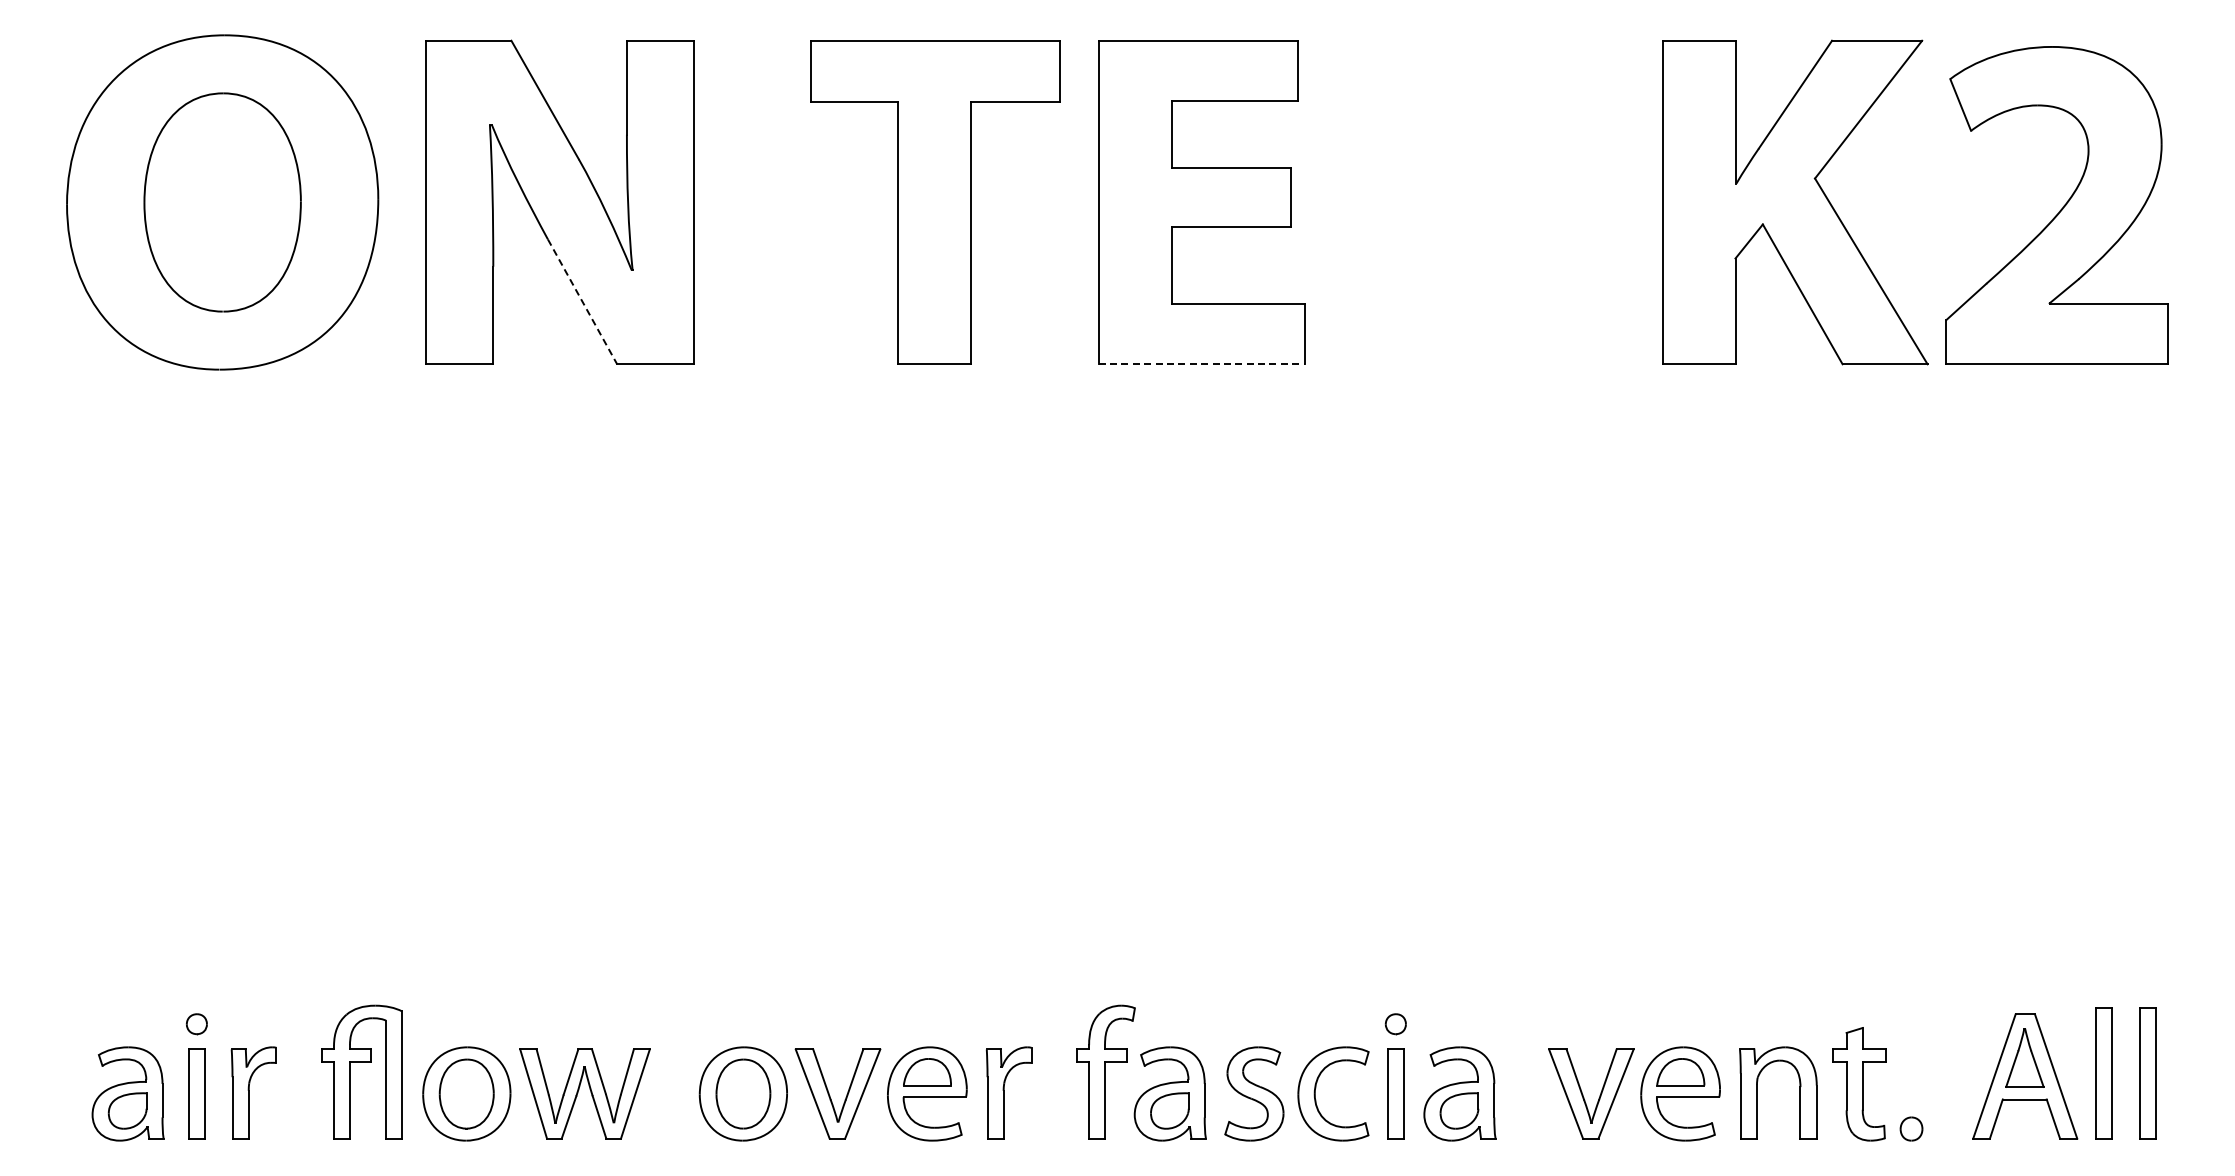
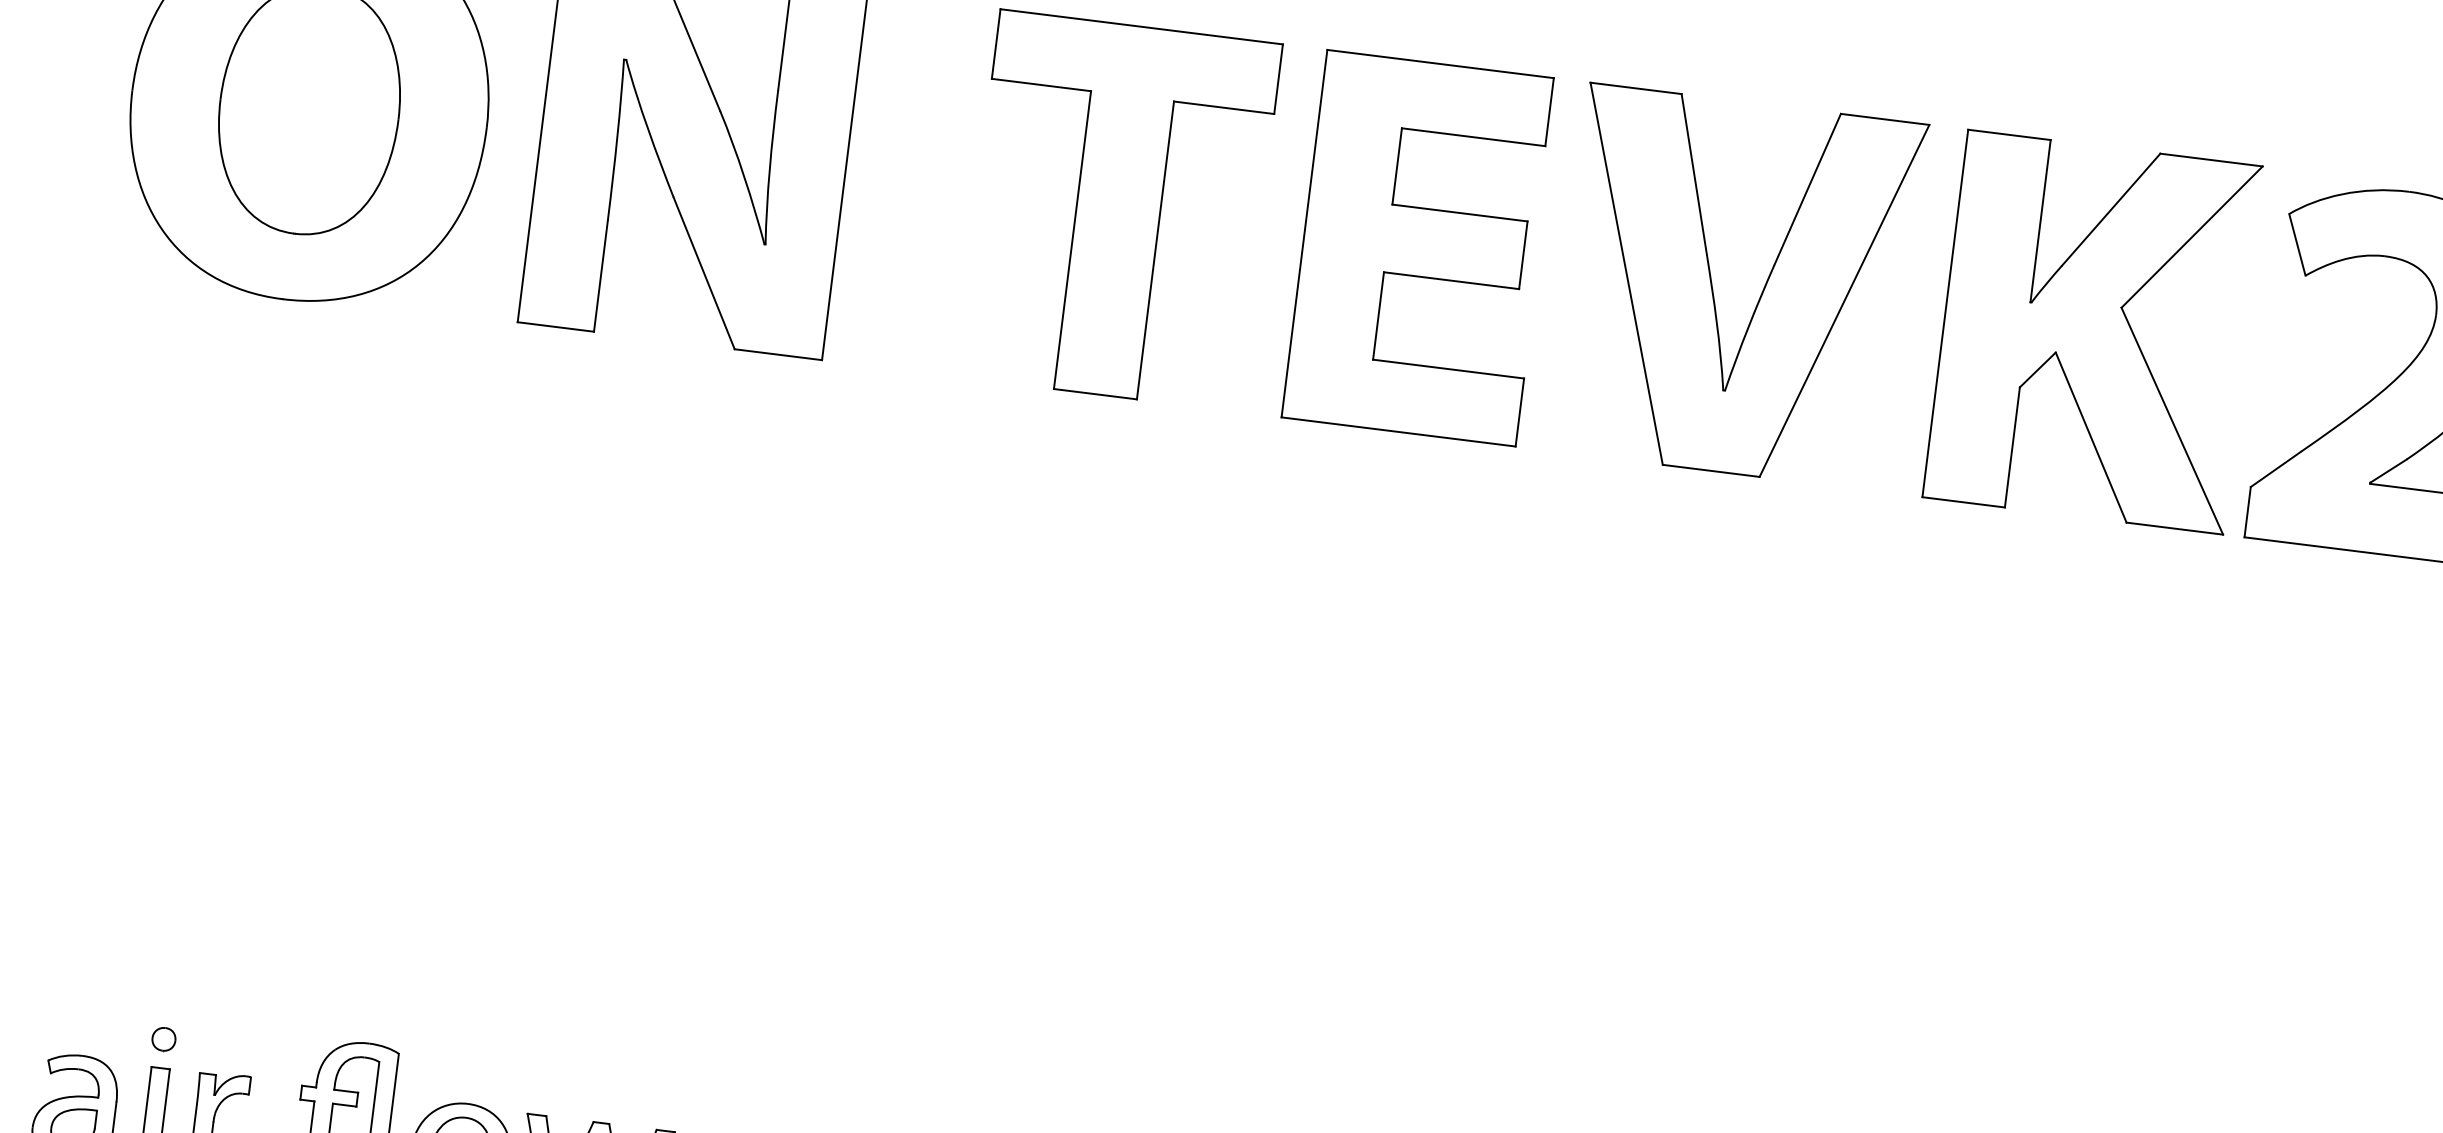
part: (1459, 207) -> (1713, 290), added
line: (582, 302) -> (704, 274), dashed -> solid
line: (1202, 364) -> (1399, 432), dashed -> solid

